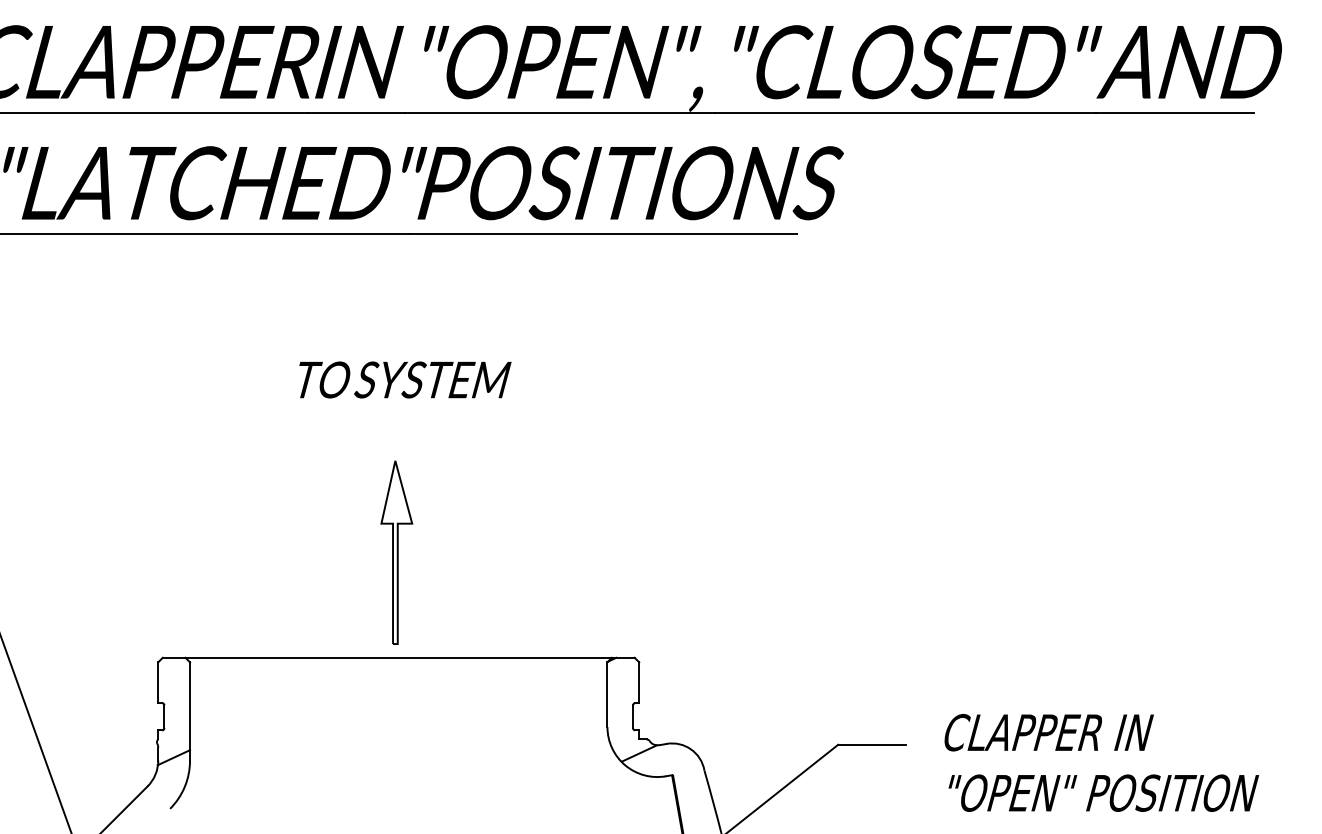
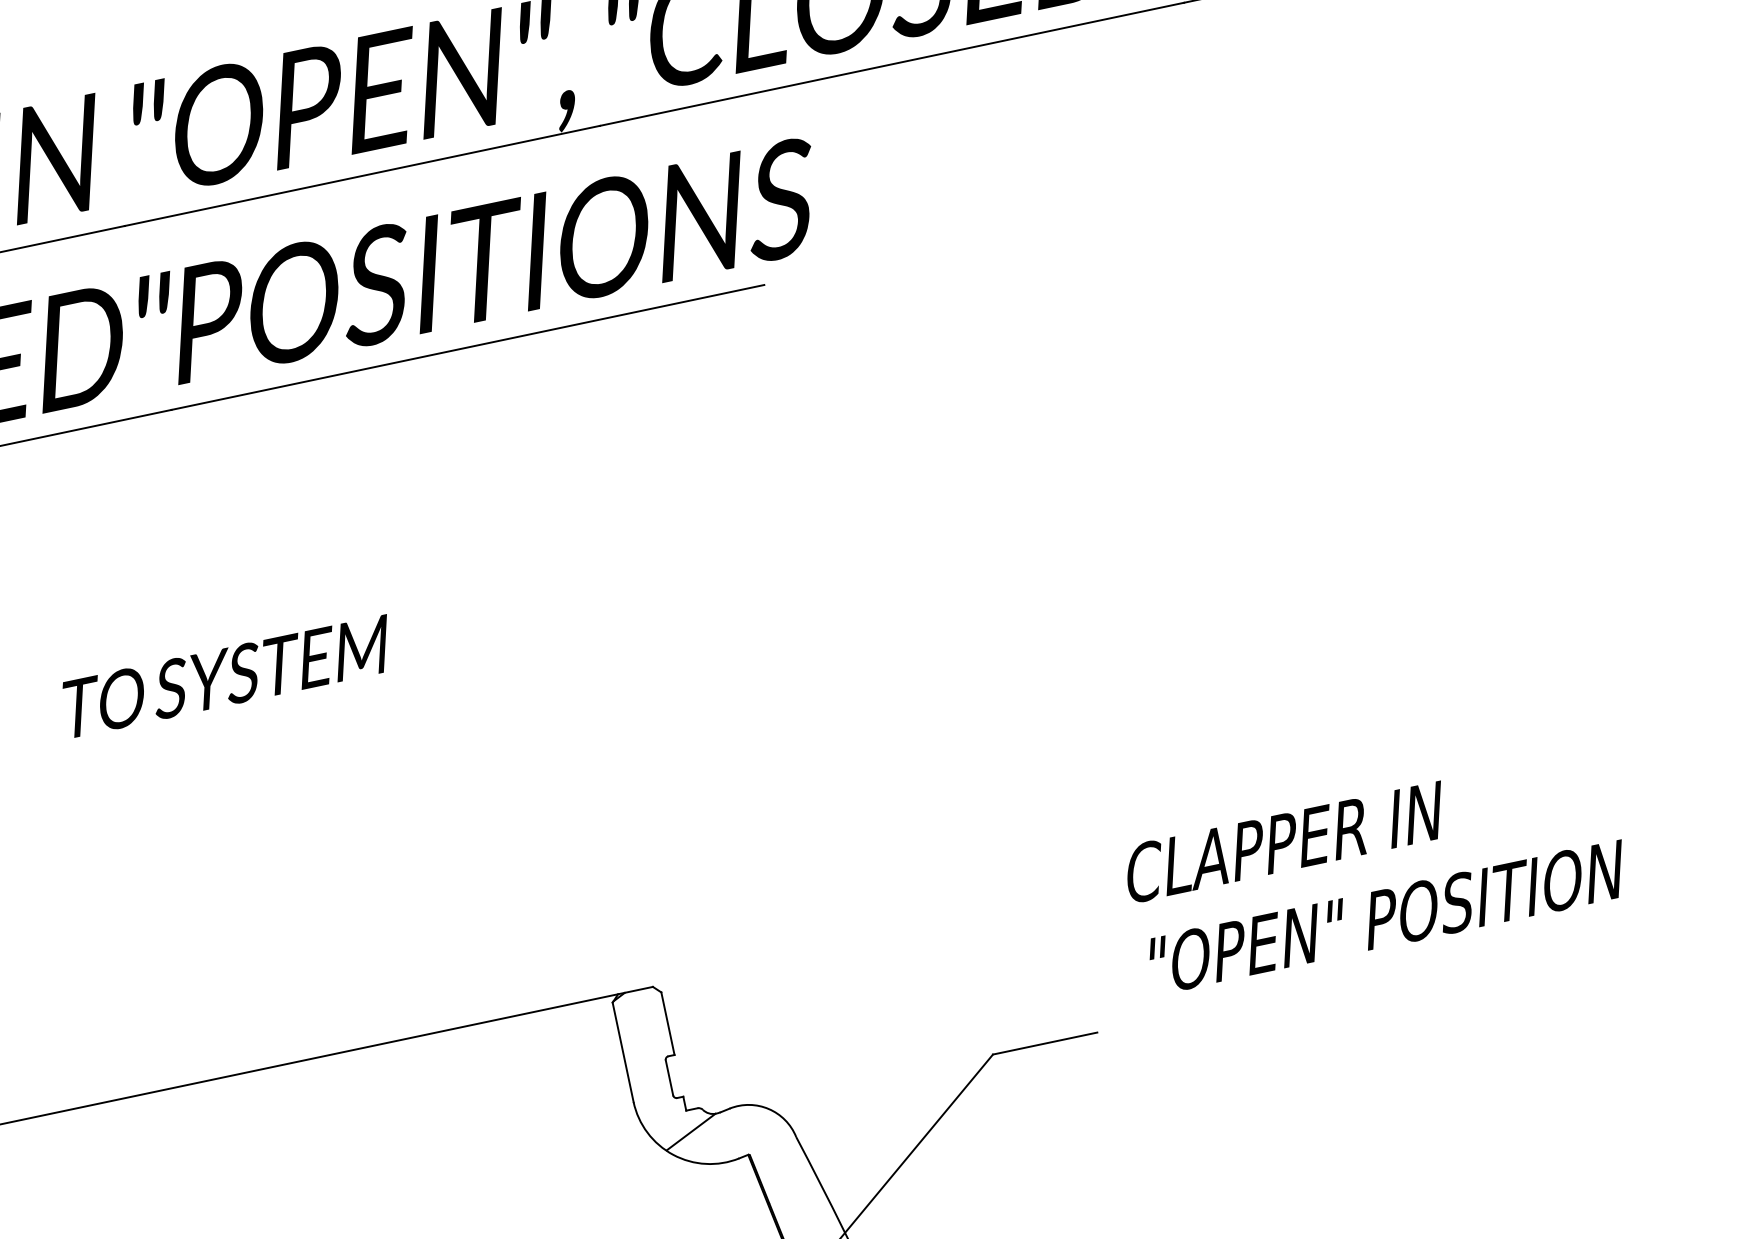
text: (405, 379) -> (229, 675), moved
part: (396, 552) -> (253, 902), removed
text: (1101, 762) -> (1375, 870), moved

